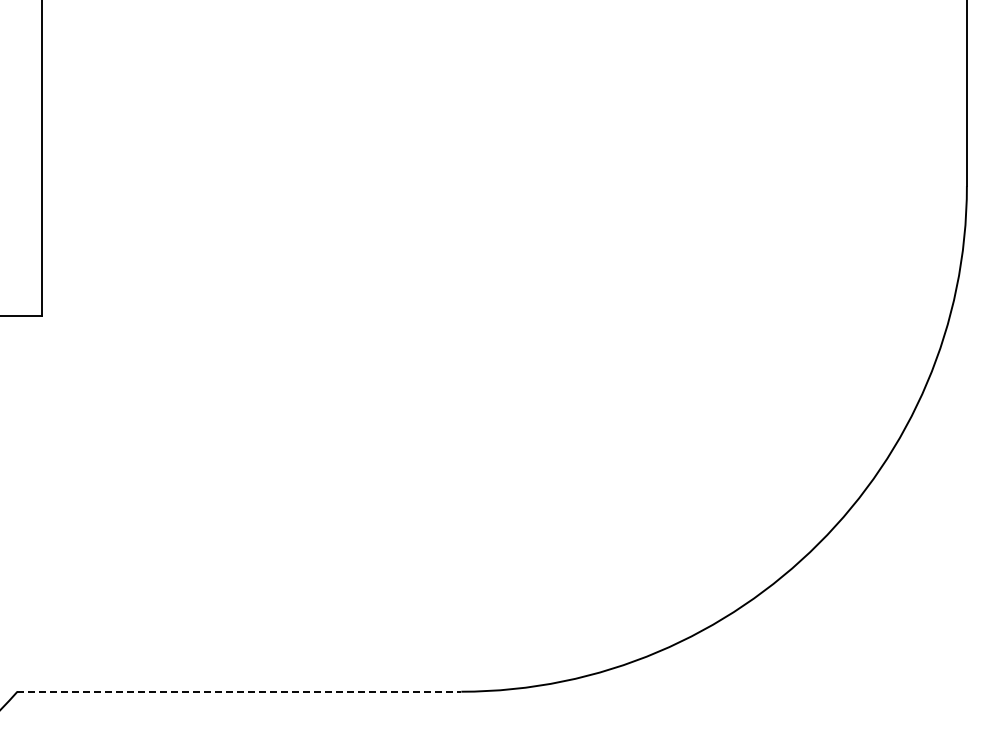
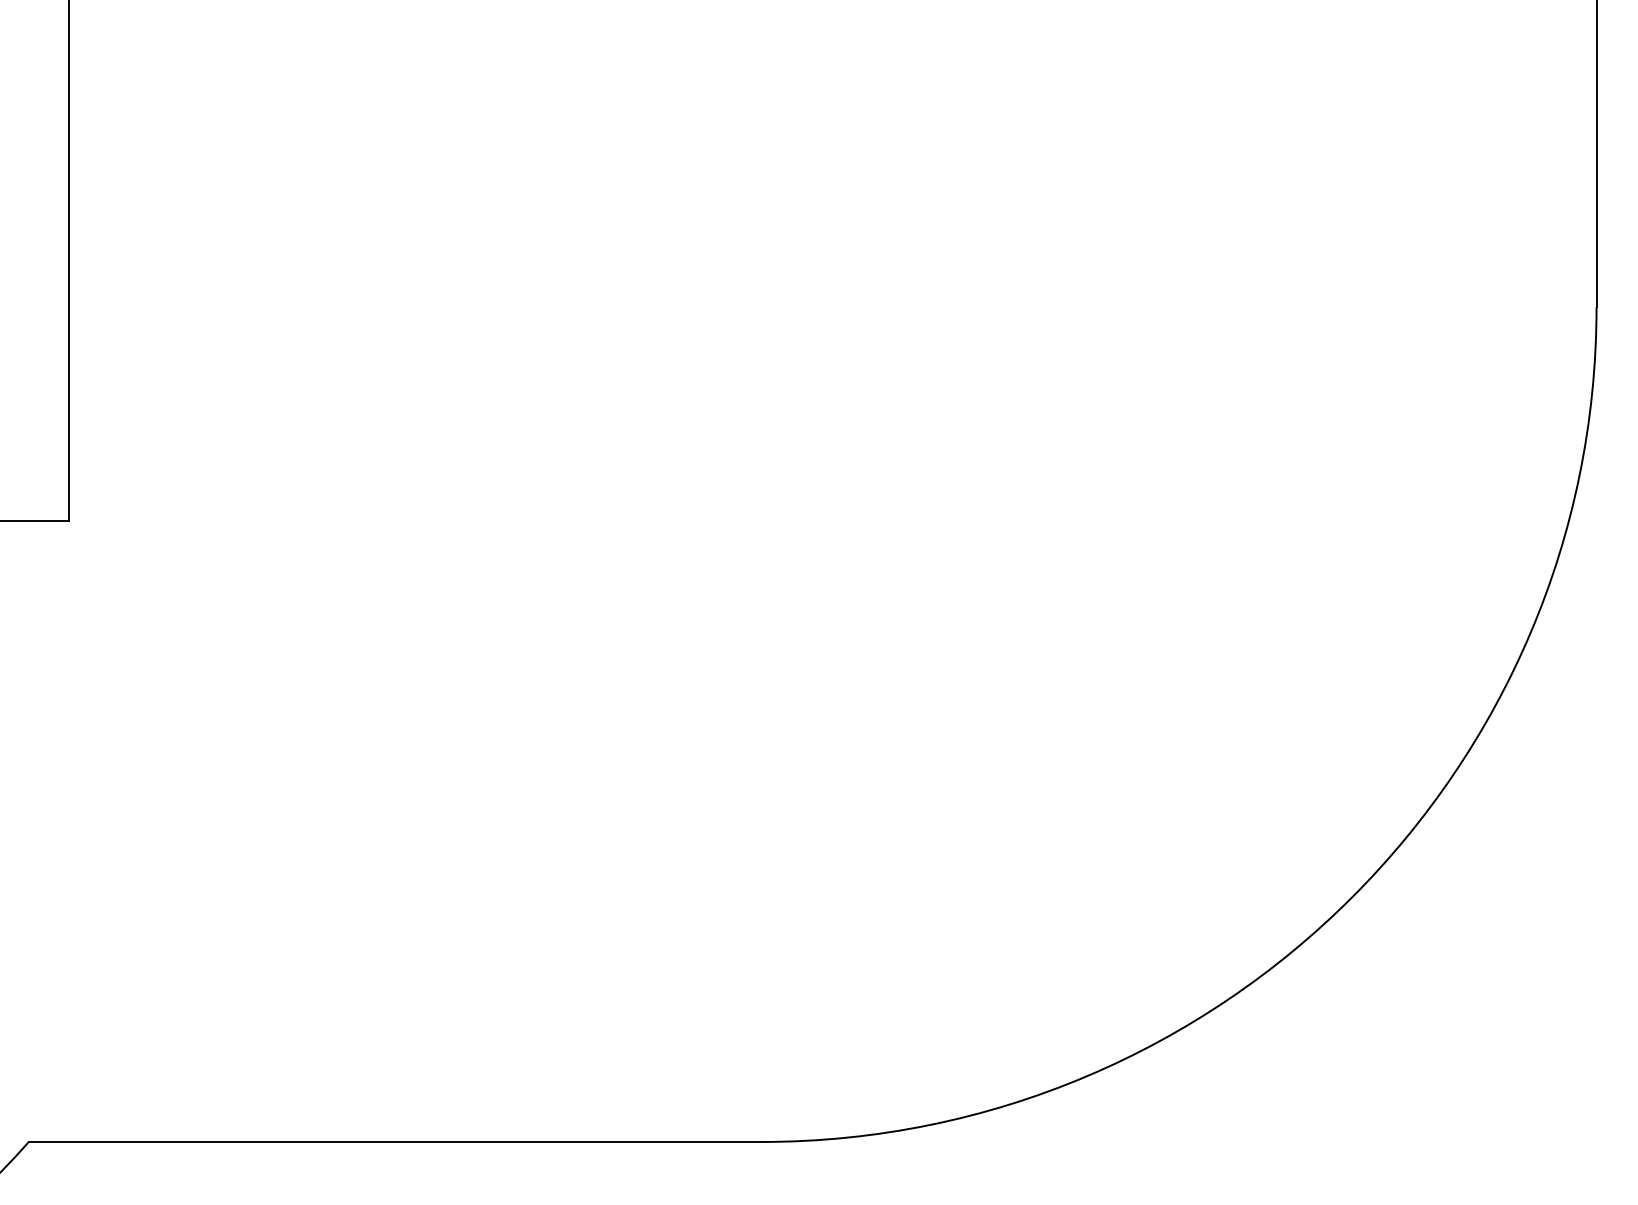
line: (239, 691) -> (395, 1141), dashed -> solid

